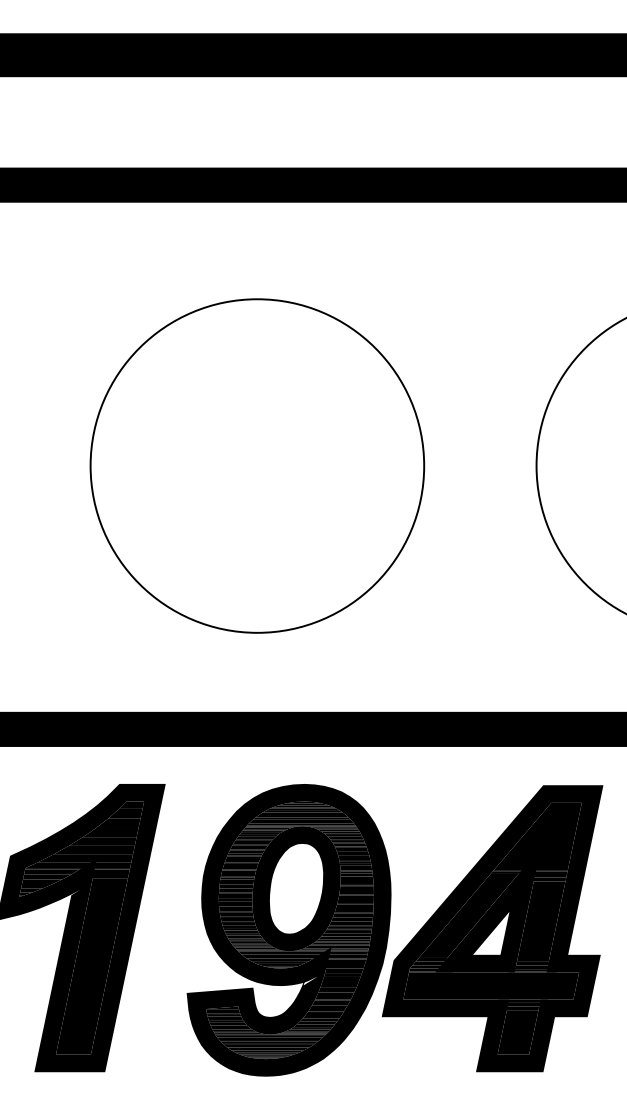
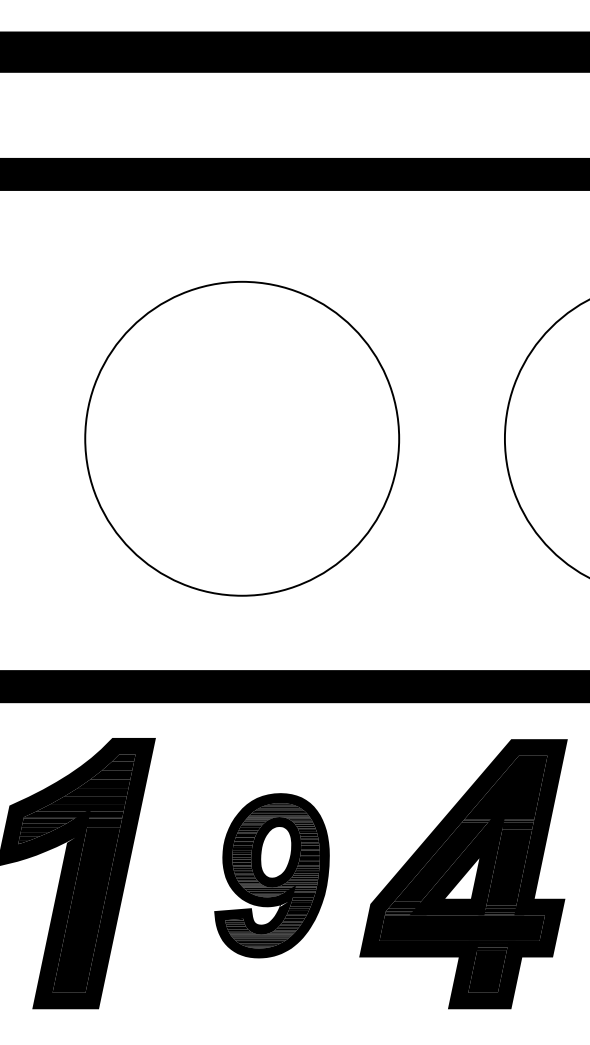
part: (288, 930) -> (271, 875), size x0.6

